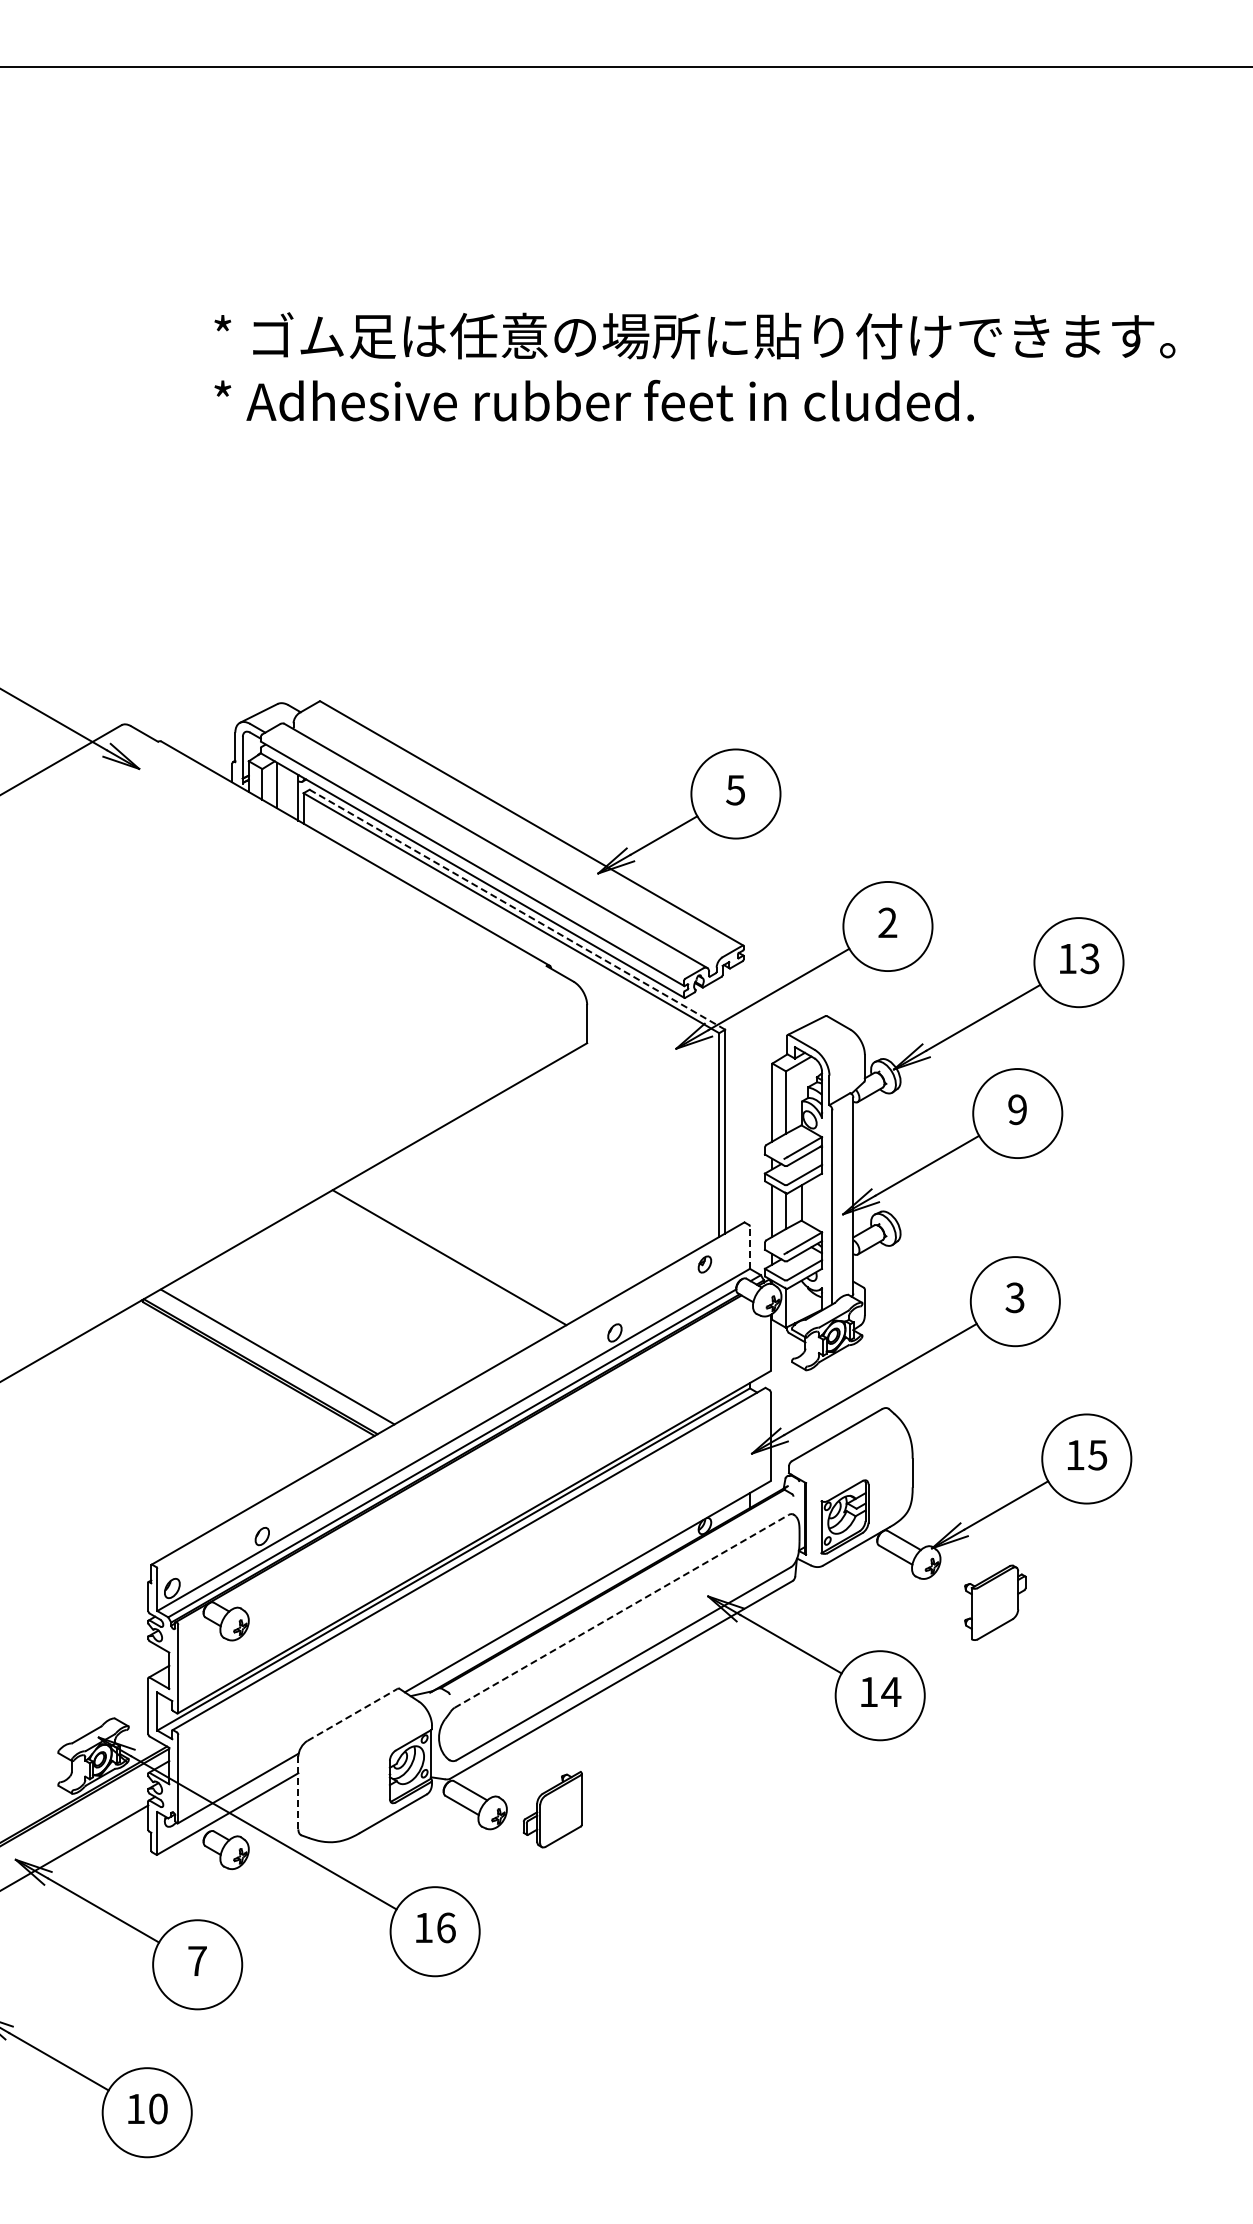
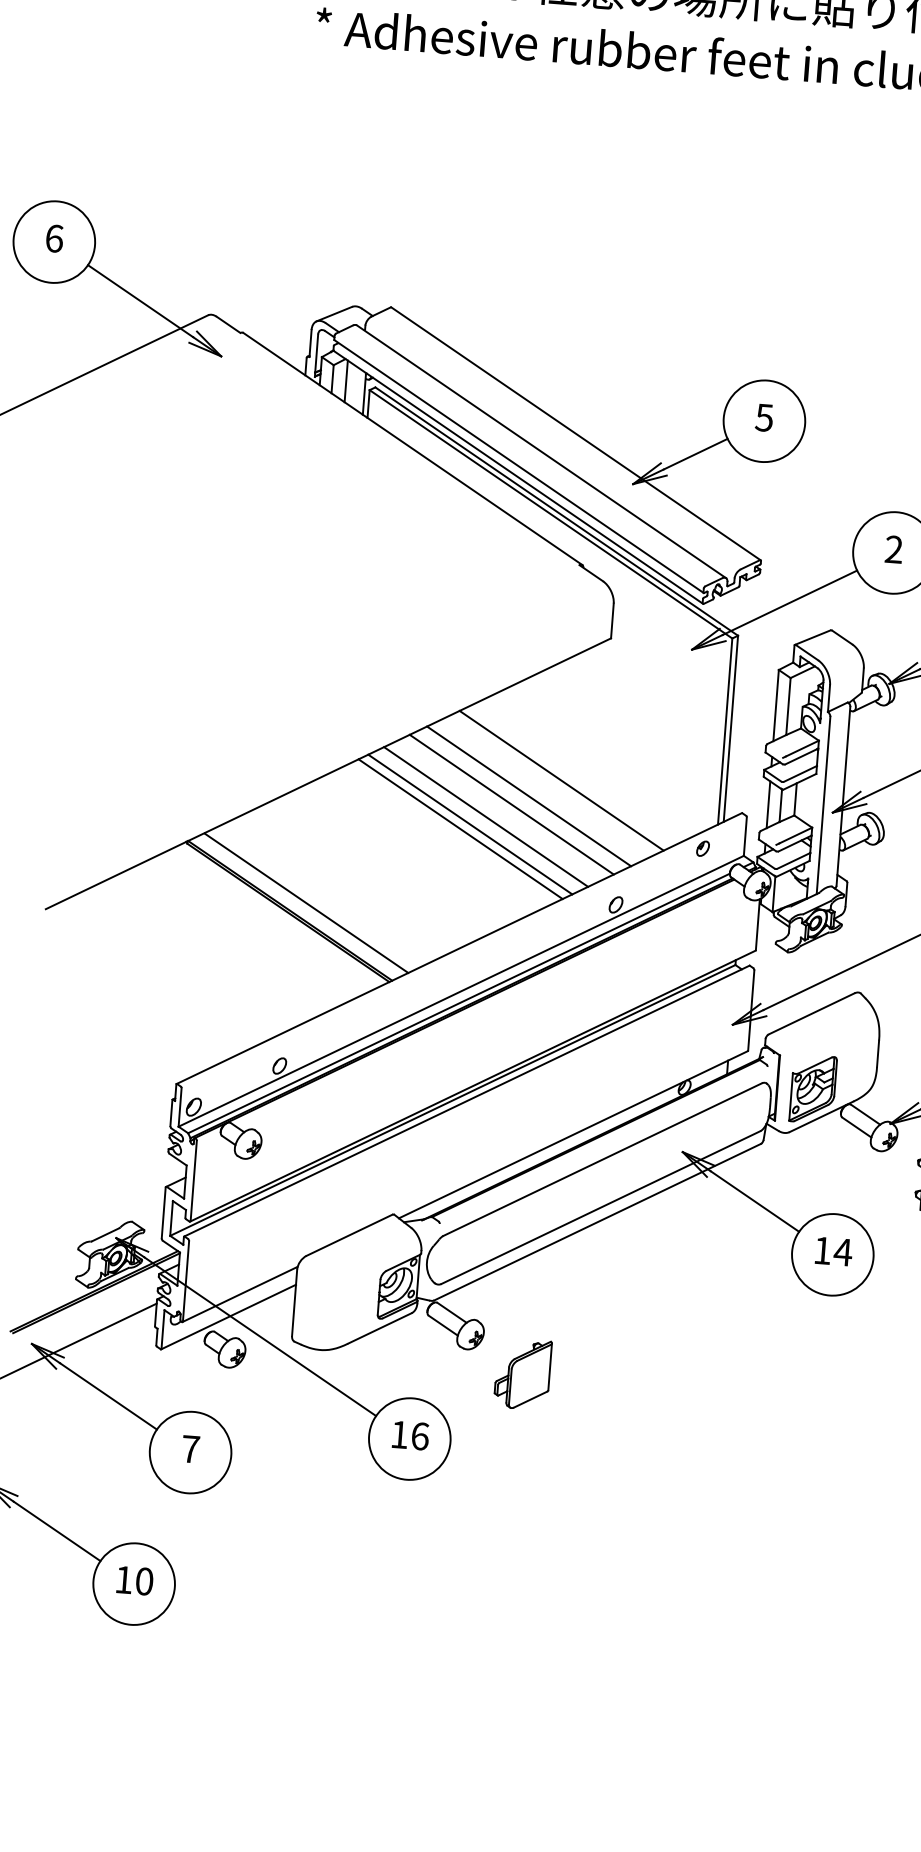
line: (517, 909) -> (556, 511), dashed -> solid
line: (545, 1201) -> (561, 779), added
line: (511, 1221) -> (529, 795), added
line: (492, 1232) -> (511, 804), added
line: (466, 1247) -> (486, 816), added
line: (749, 1247) -> (744, 836), dashed -> solid
line: (439, 1263) -> (460, 829), added
line: (621, 1611) -> (602, 1159), dashed -> solid
line: (352, 1714) -> (349, 1234), dashed -> solid
line: (298, 1792) -> (294, 1302), dashed -> solid
part: (552, 1809) -> (522, 1374), moved

